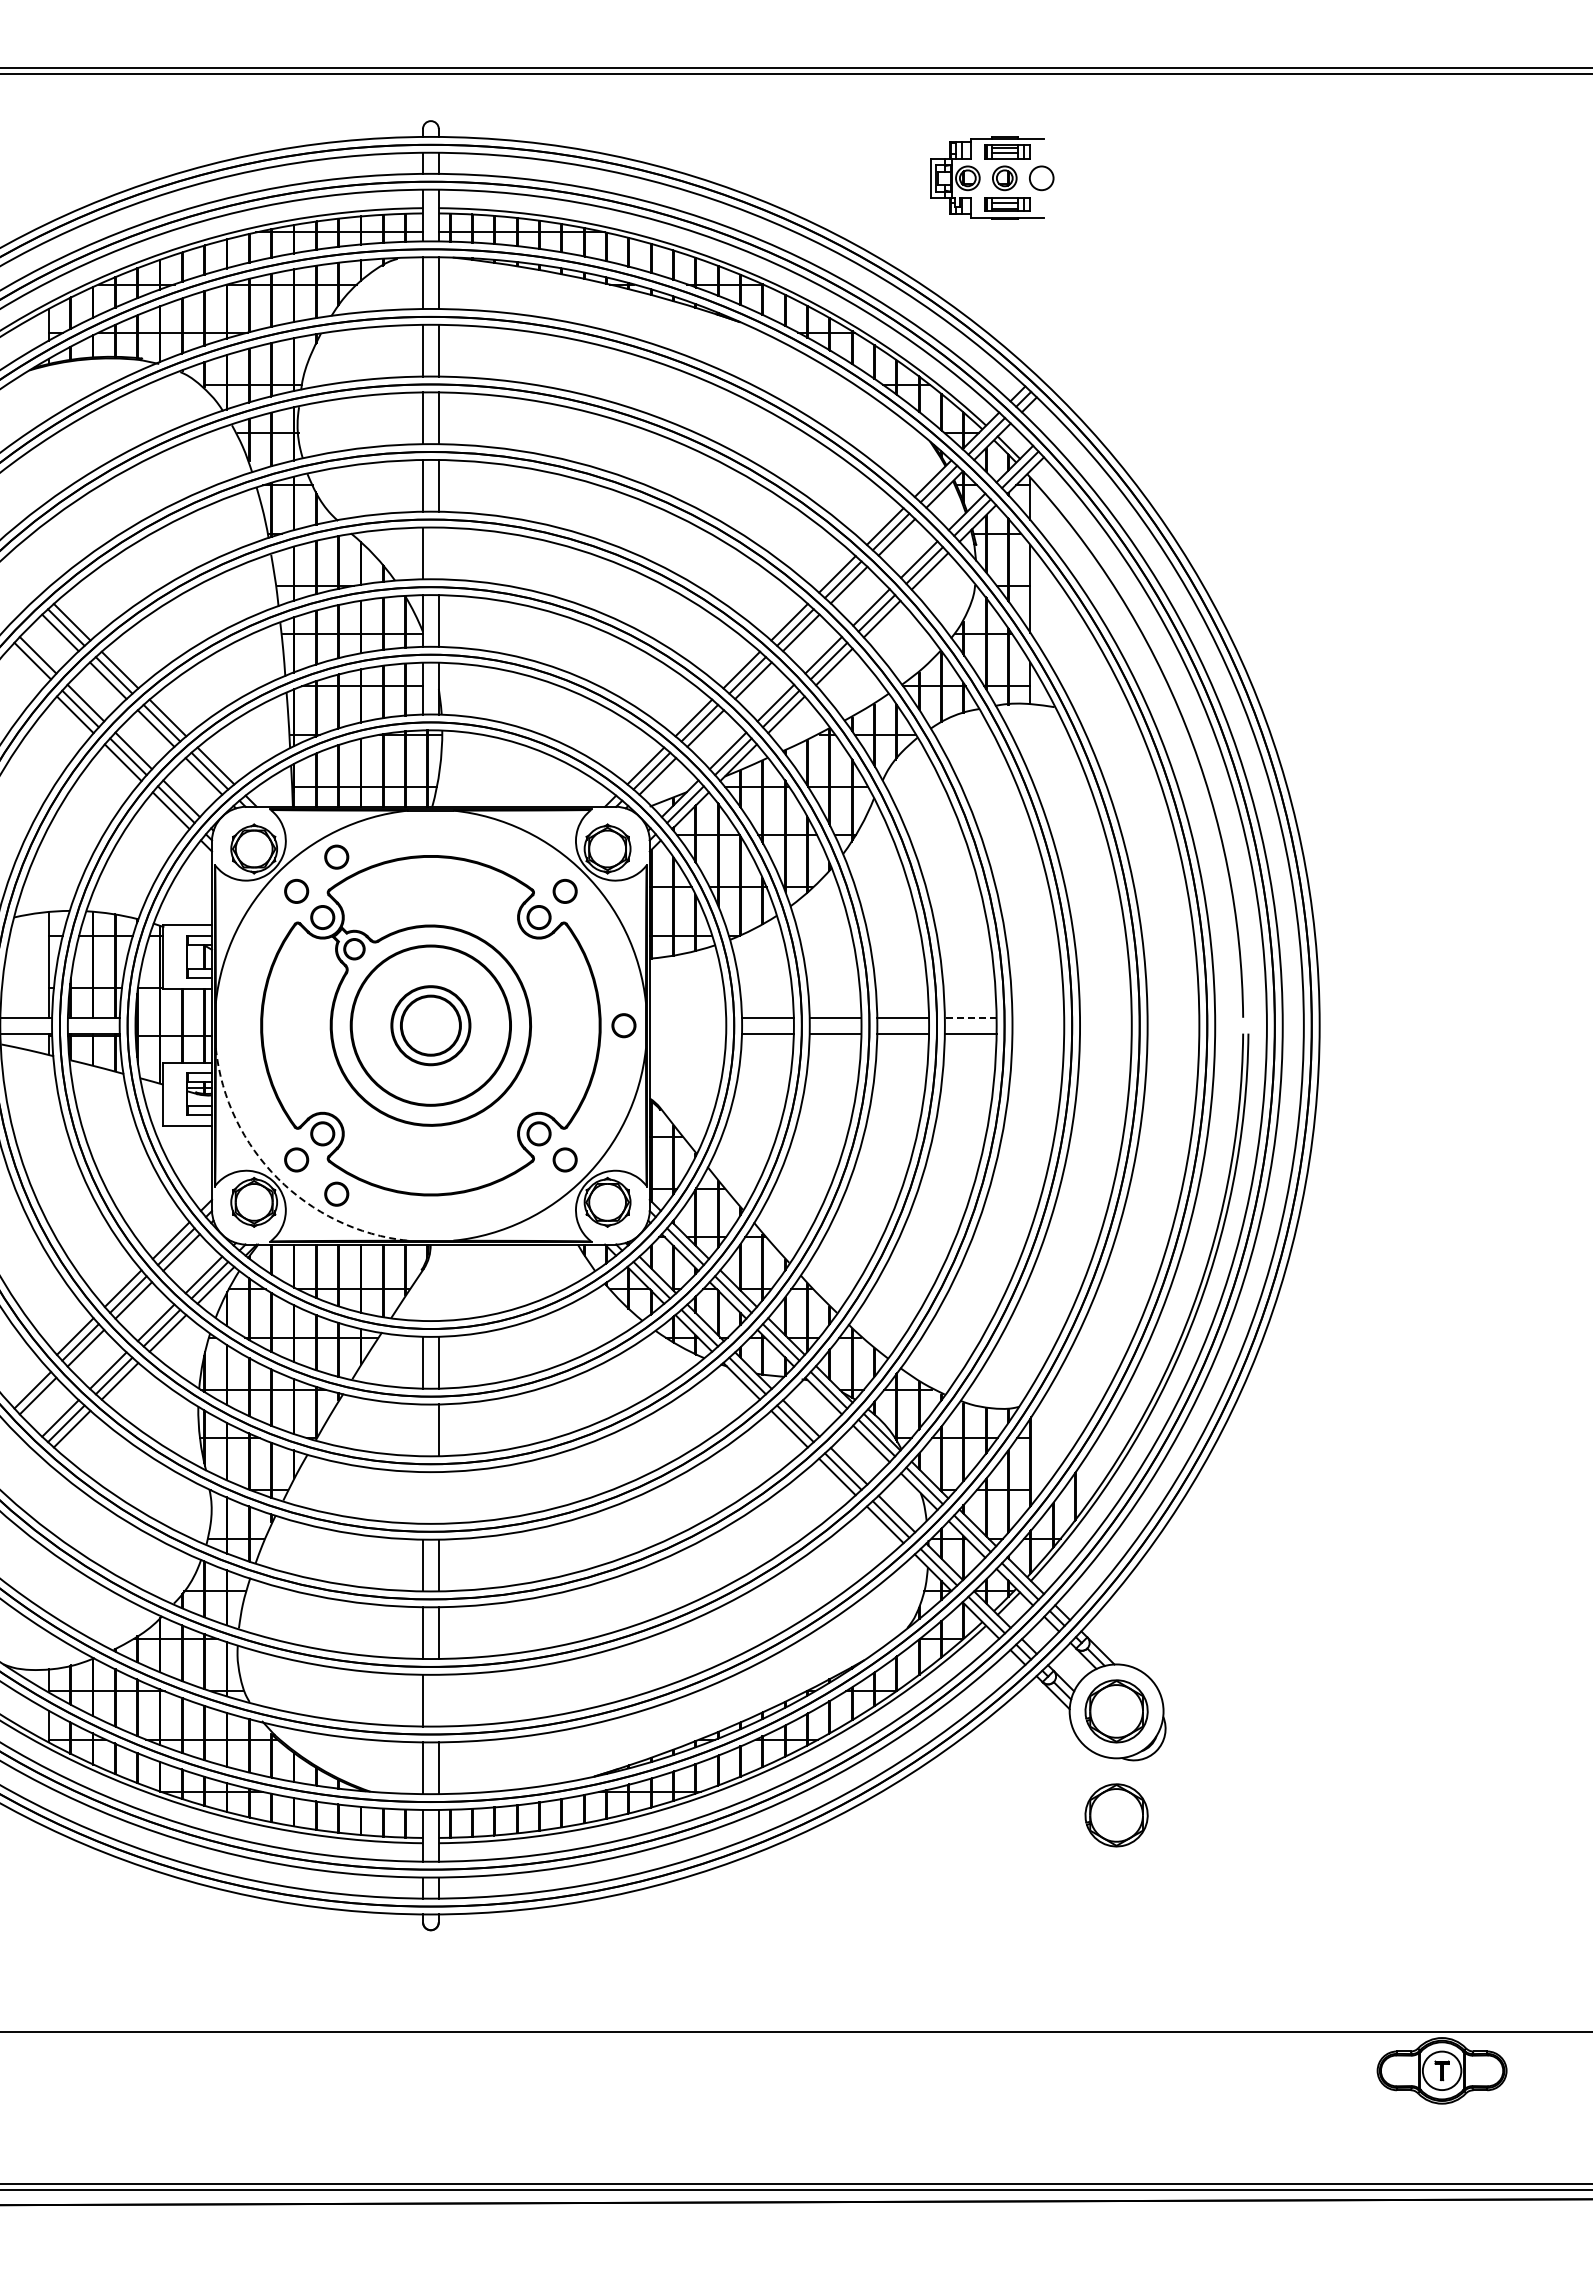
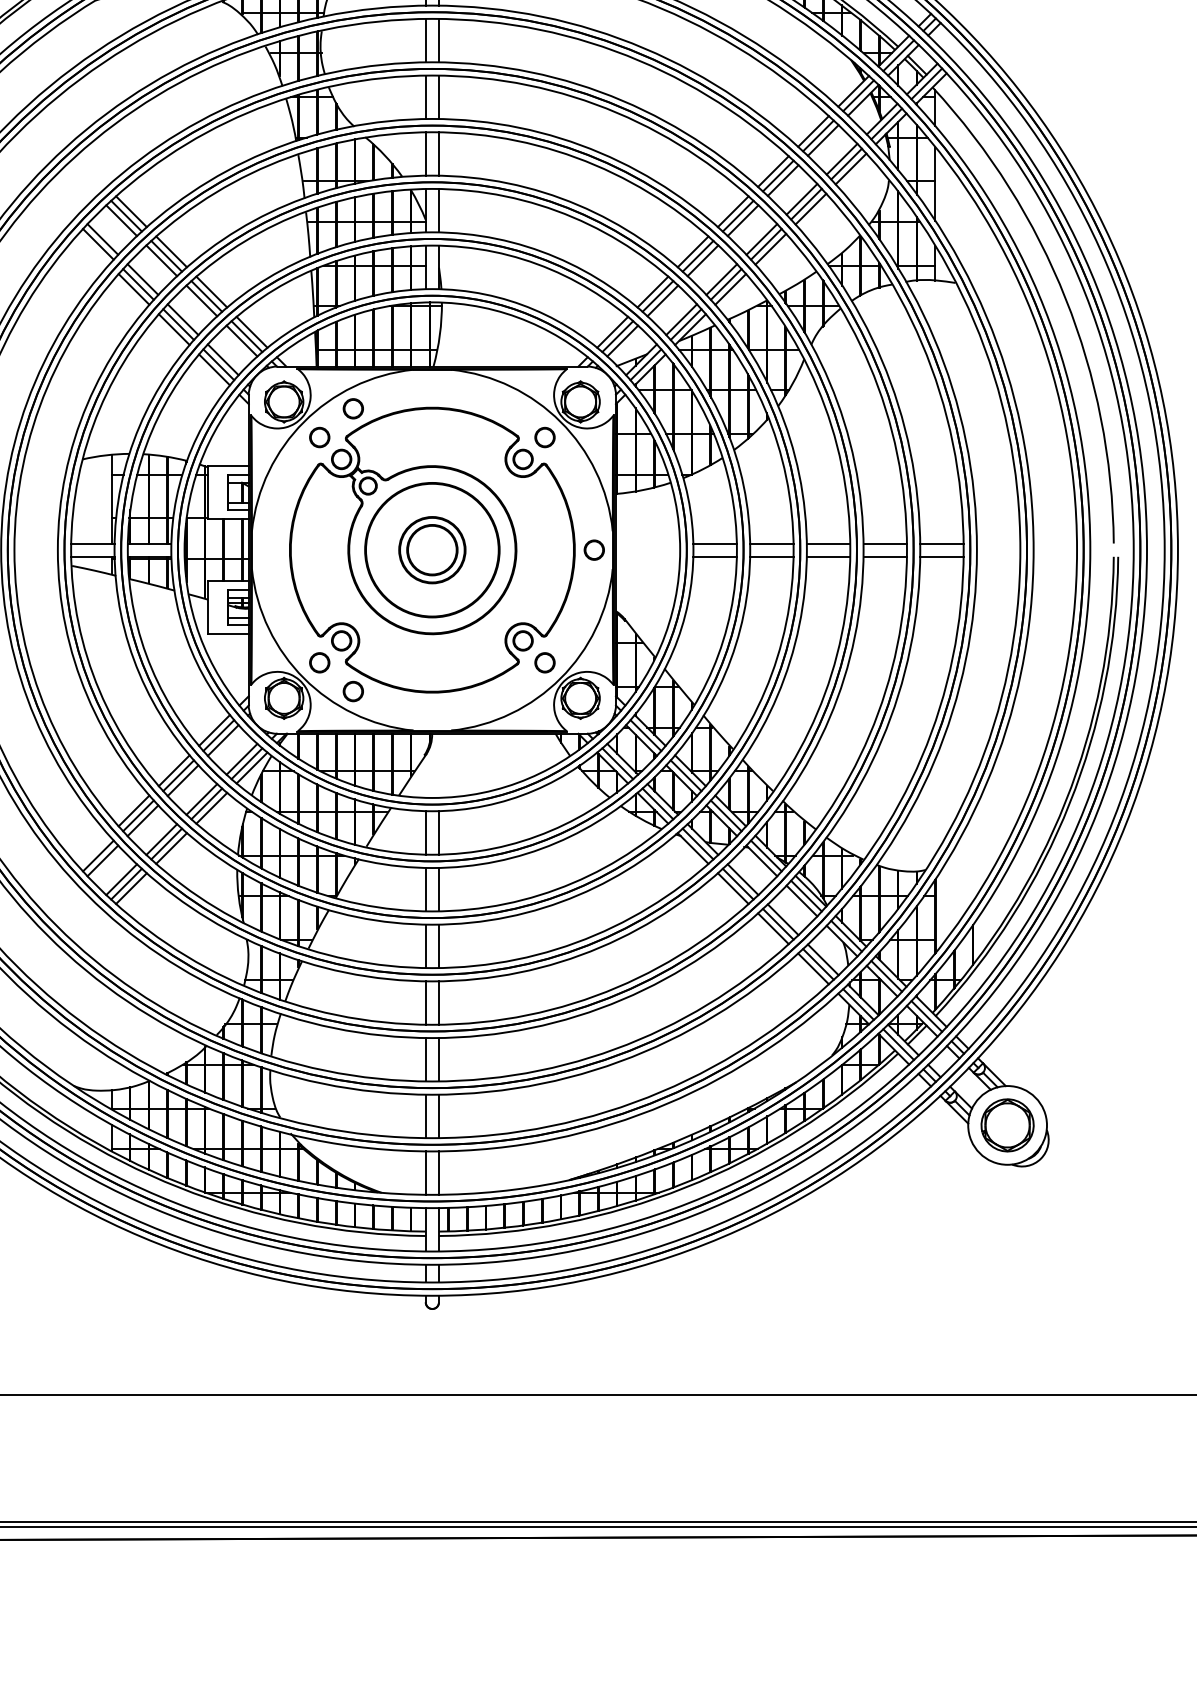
line: (438, 553) -> (438, 154), added
line: (970, 1017) -> (885, 543), dashed -> solid
line: (1038, 1017) -> (942, 543), added
line: (1038, 1033) -> (942, 556), added
arc: (278, 1178) -> (304, 678), dashed -> solid
line: (423, 1430) -> (426, 889), added
line: (423, 1497) -> (426, 945), added
line: (438, 1497) -> (438, 945), added
line: (438, 1700) -> (438, 1116), added
part: (1116, 1815) -> (1007, 1212), removed

